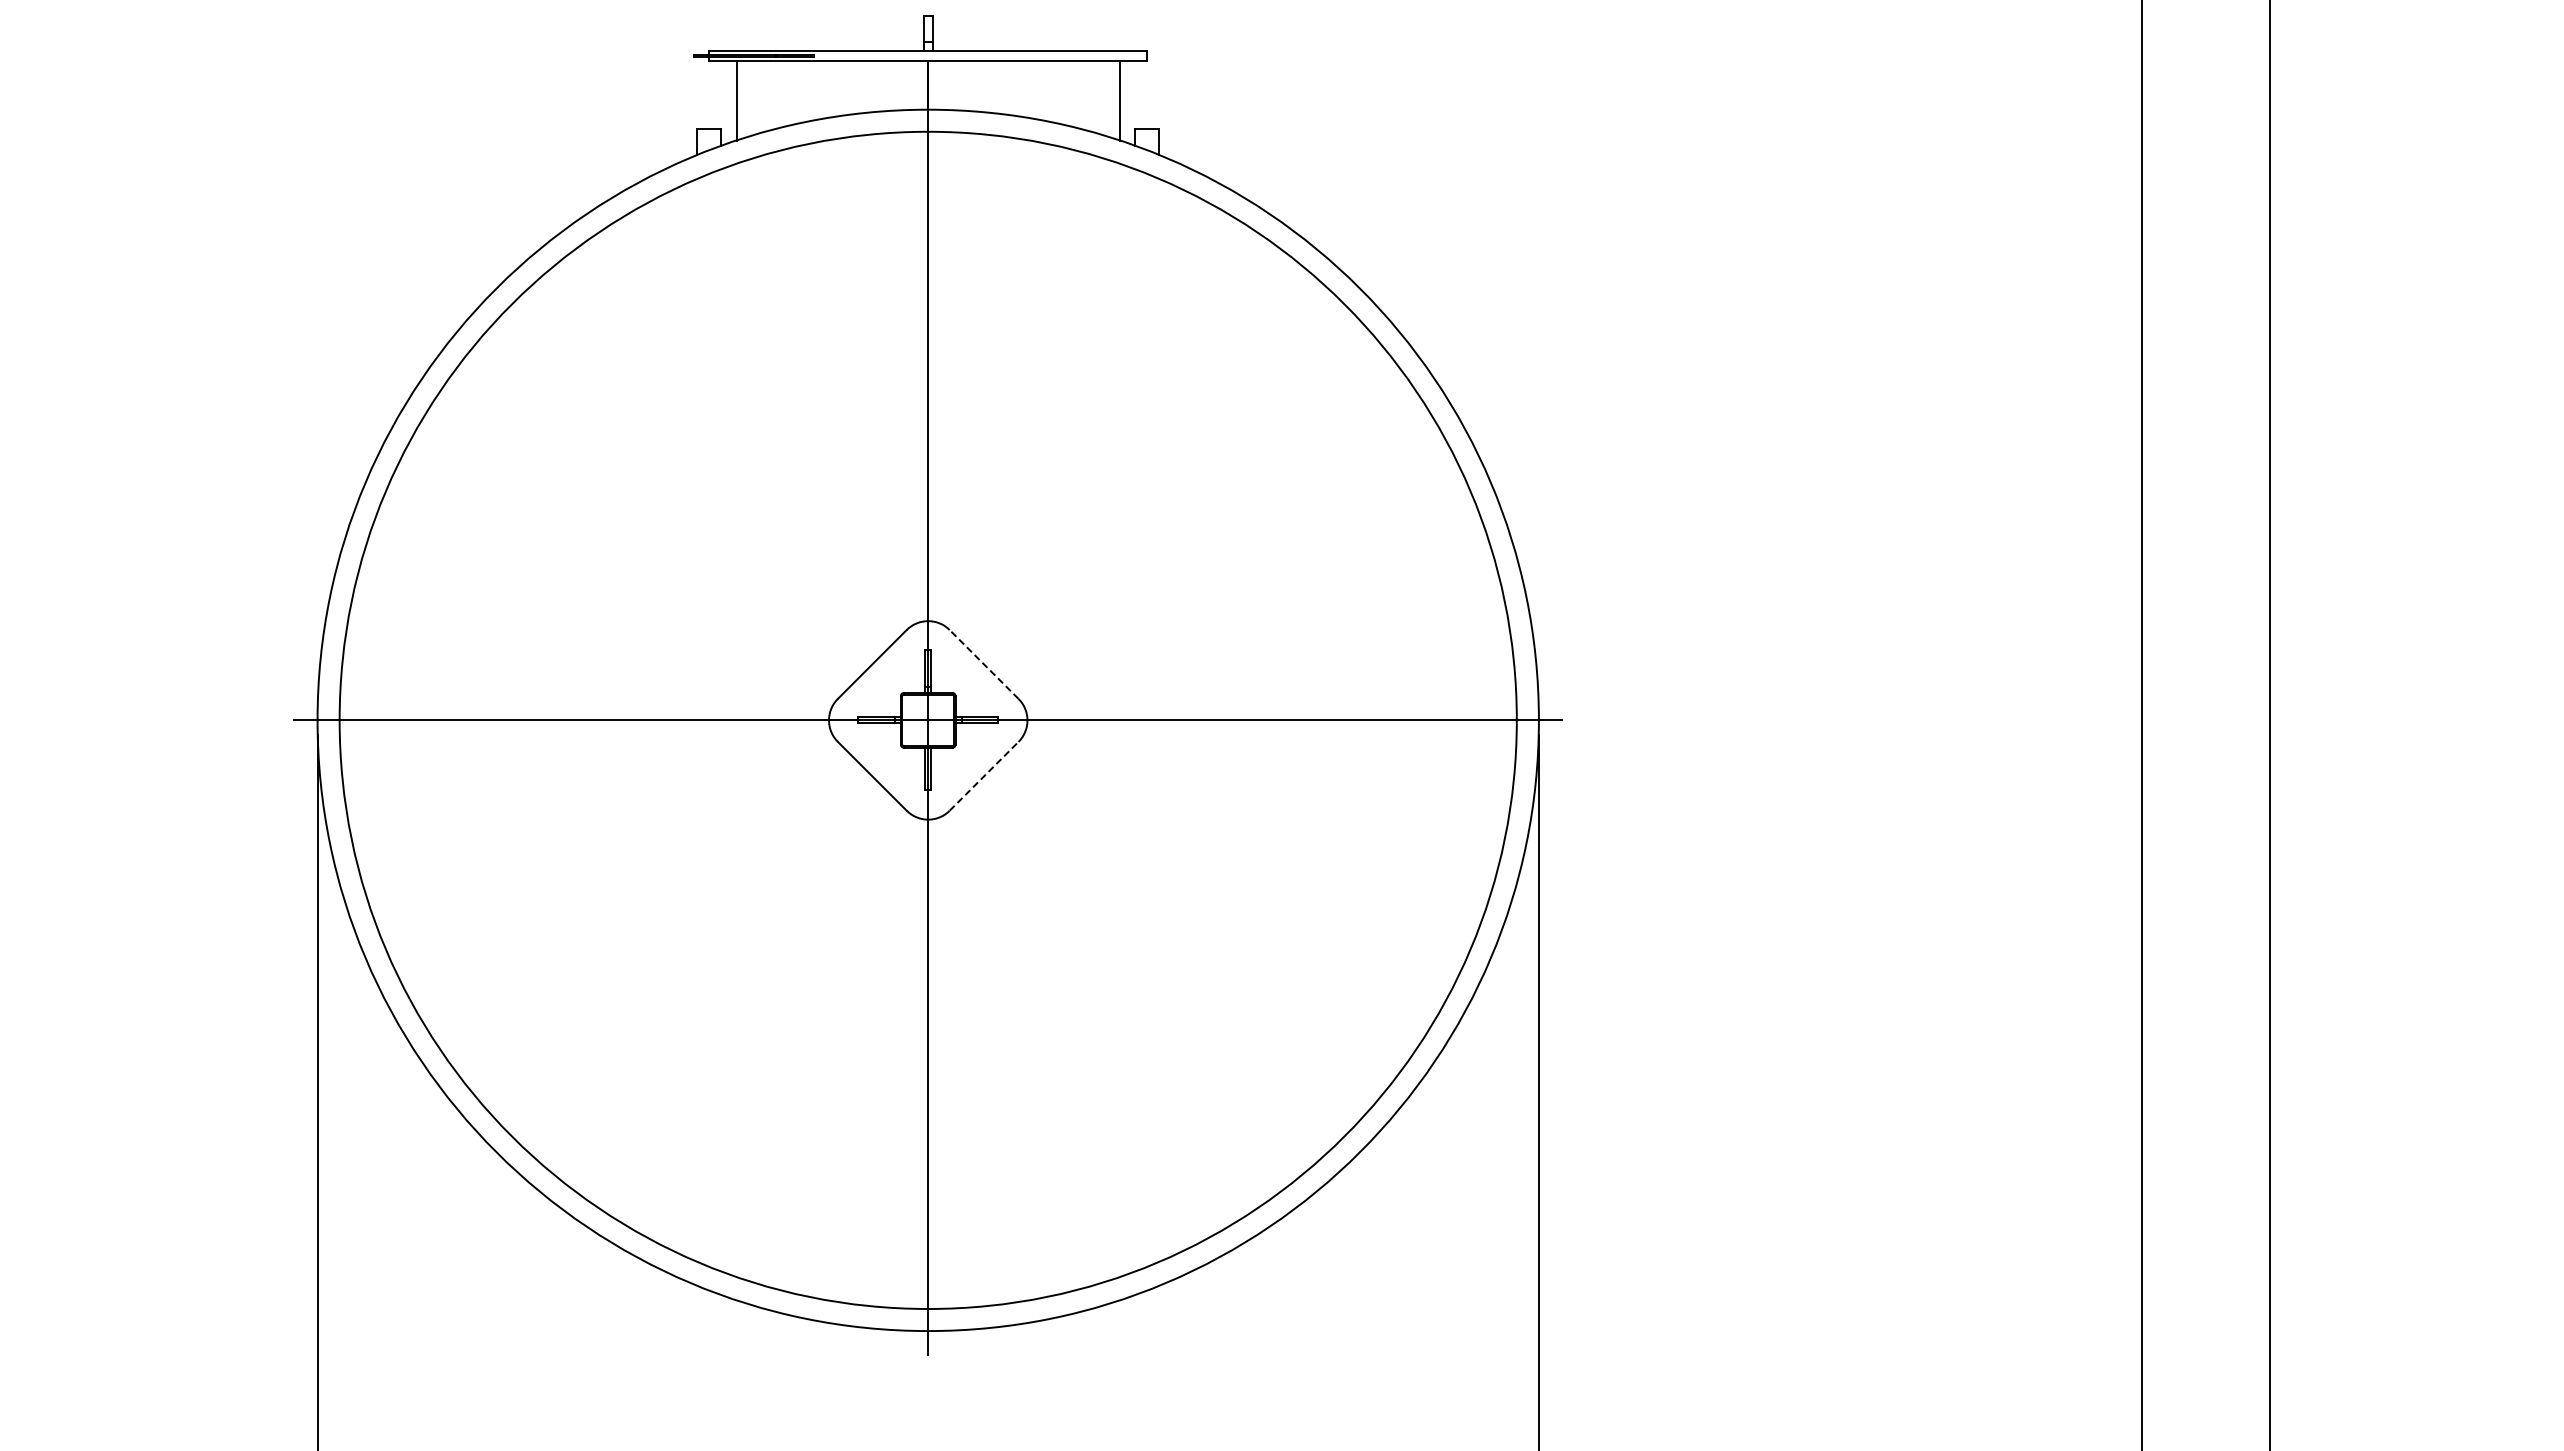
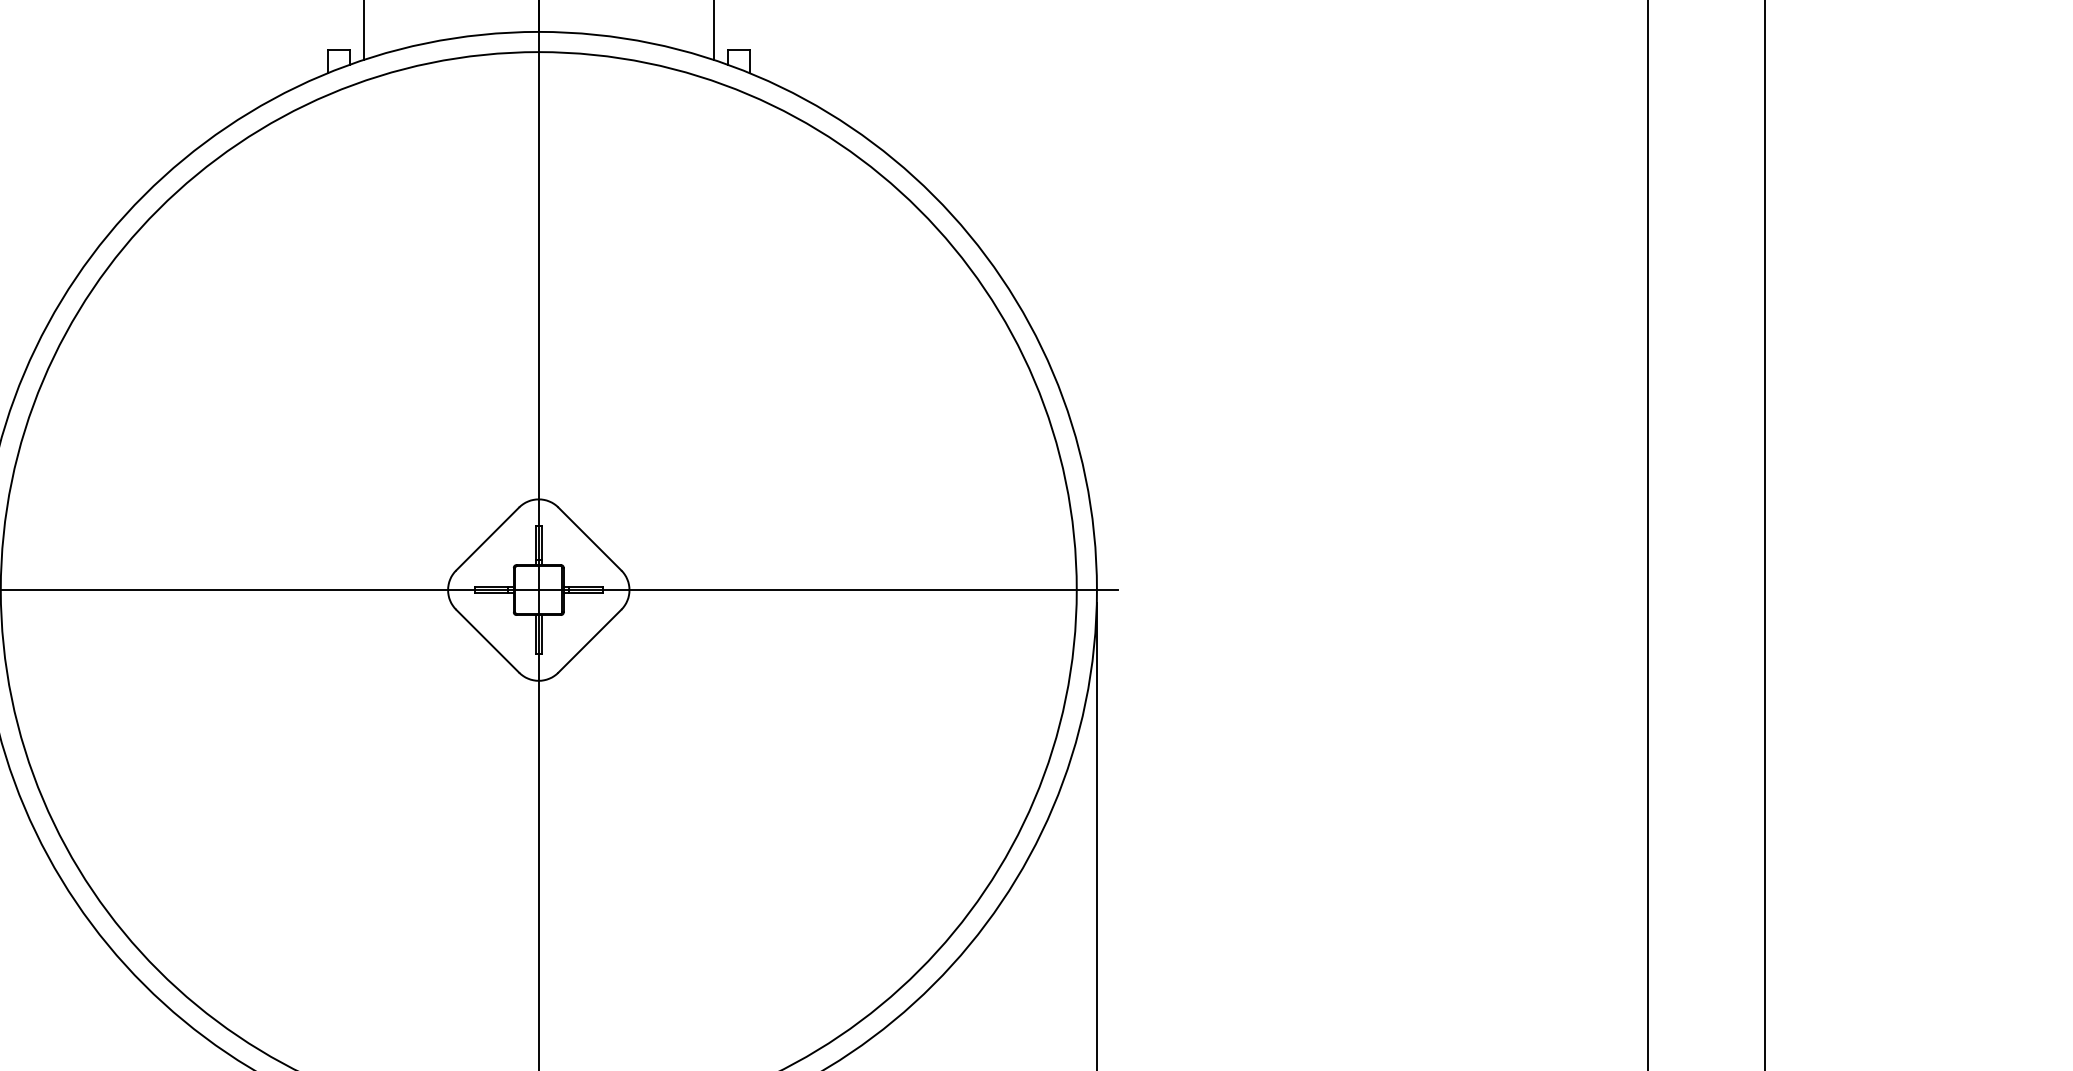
line: (984, 664) -> (590, 539), dashed -> solid
line: (984, 776) -> (590, 641), dashed -> solid

